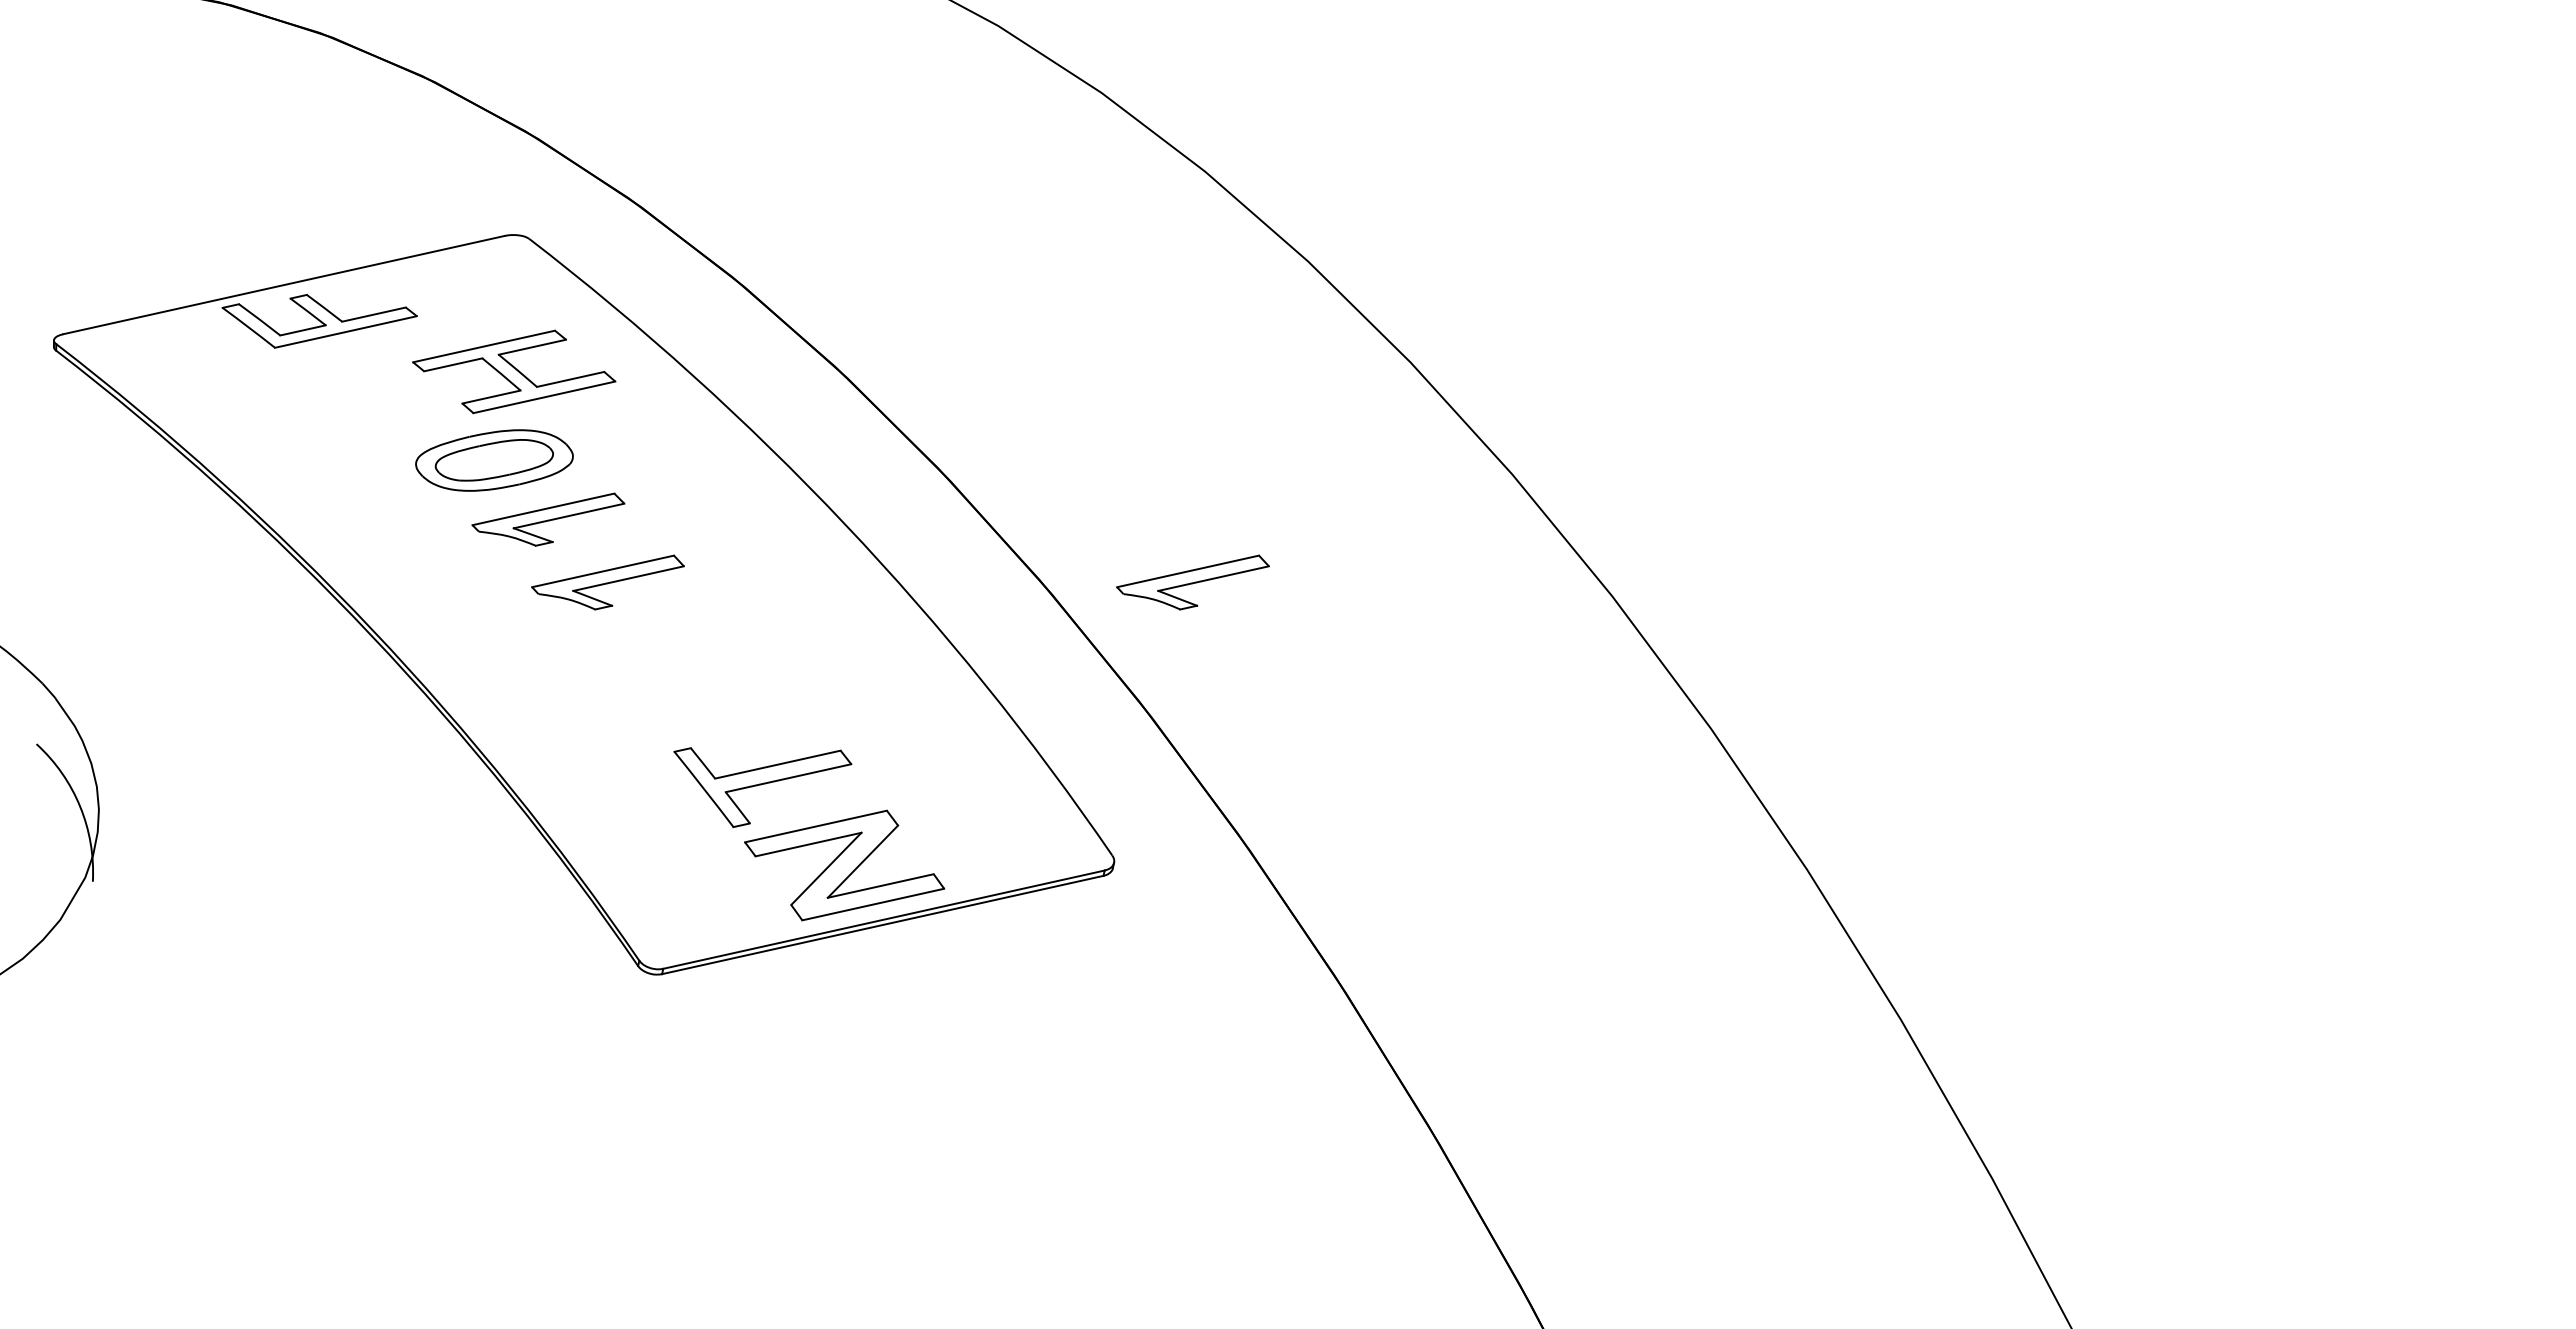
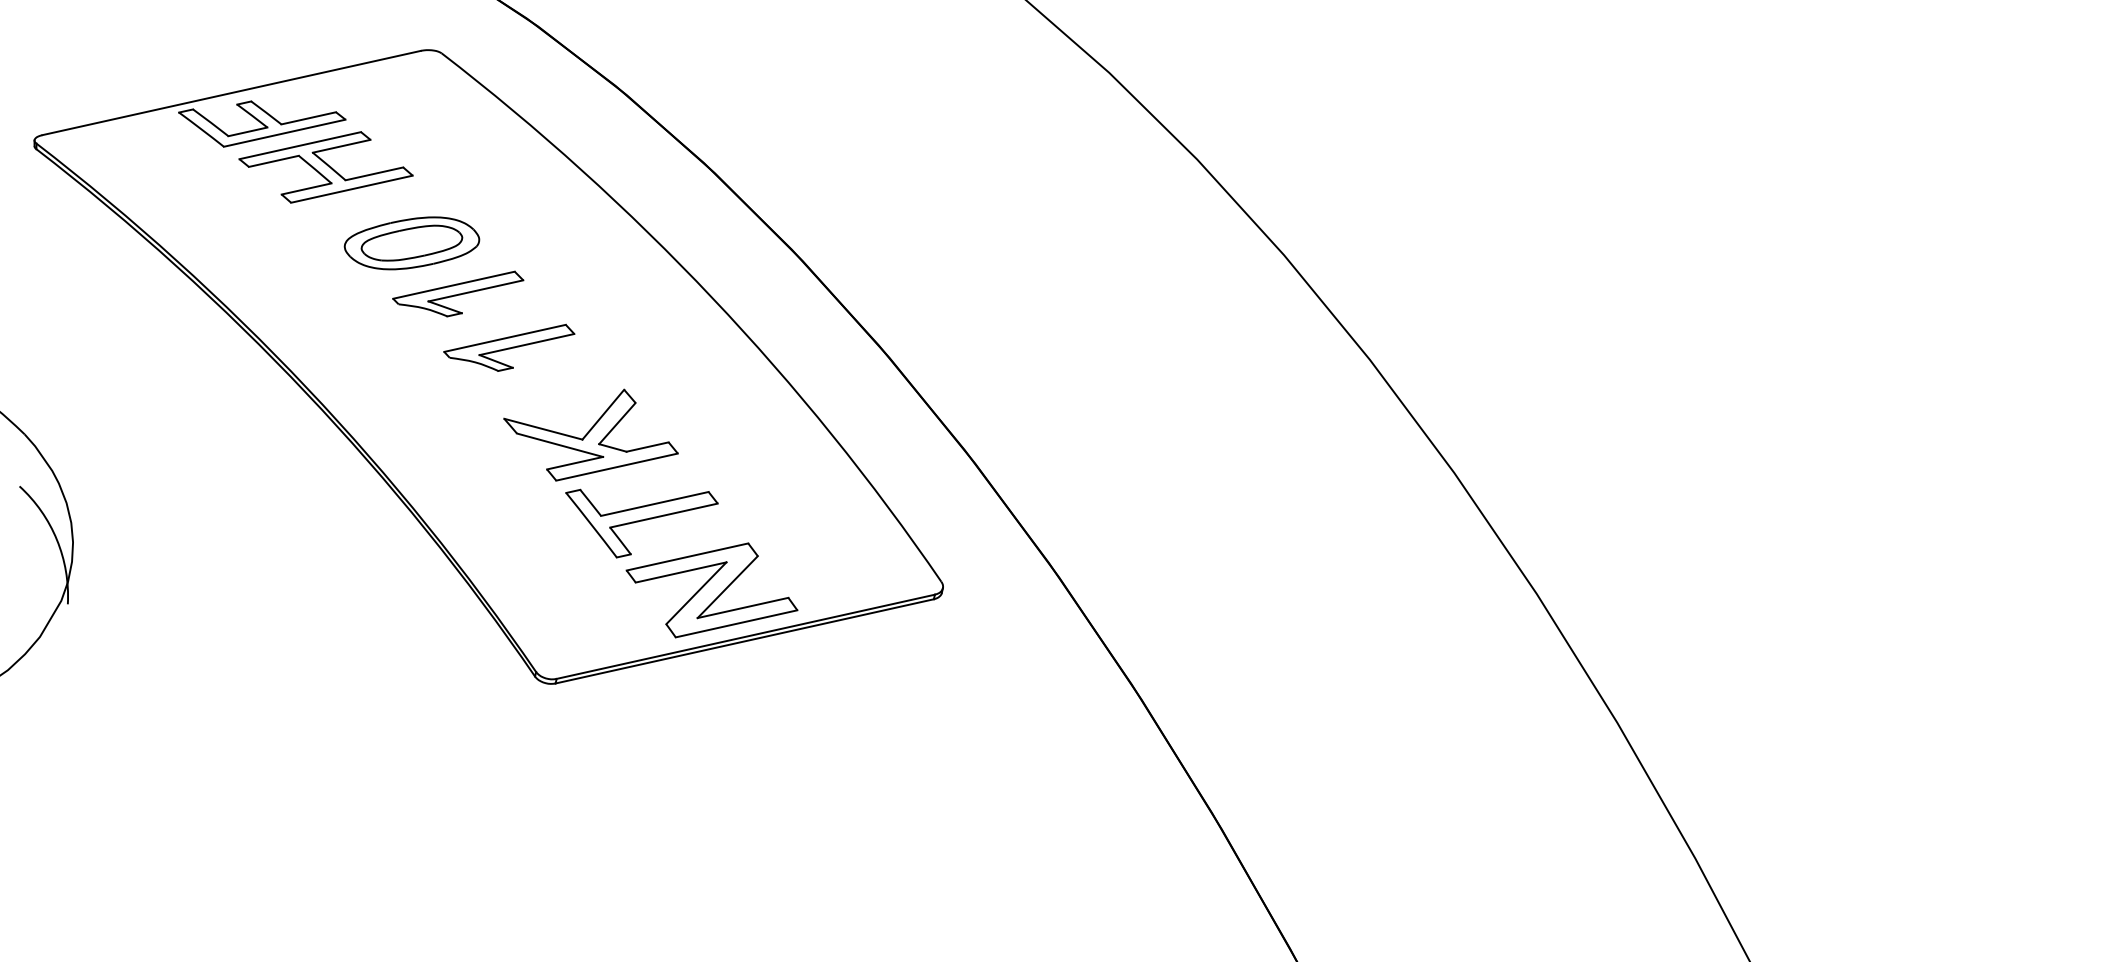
part: (514, 371) -> (326, 167), moved
part: (1192, 582) -> (1010, 347), removed
part: (703, 684) -> (591, 435), added

